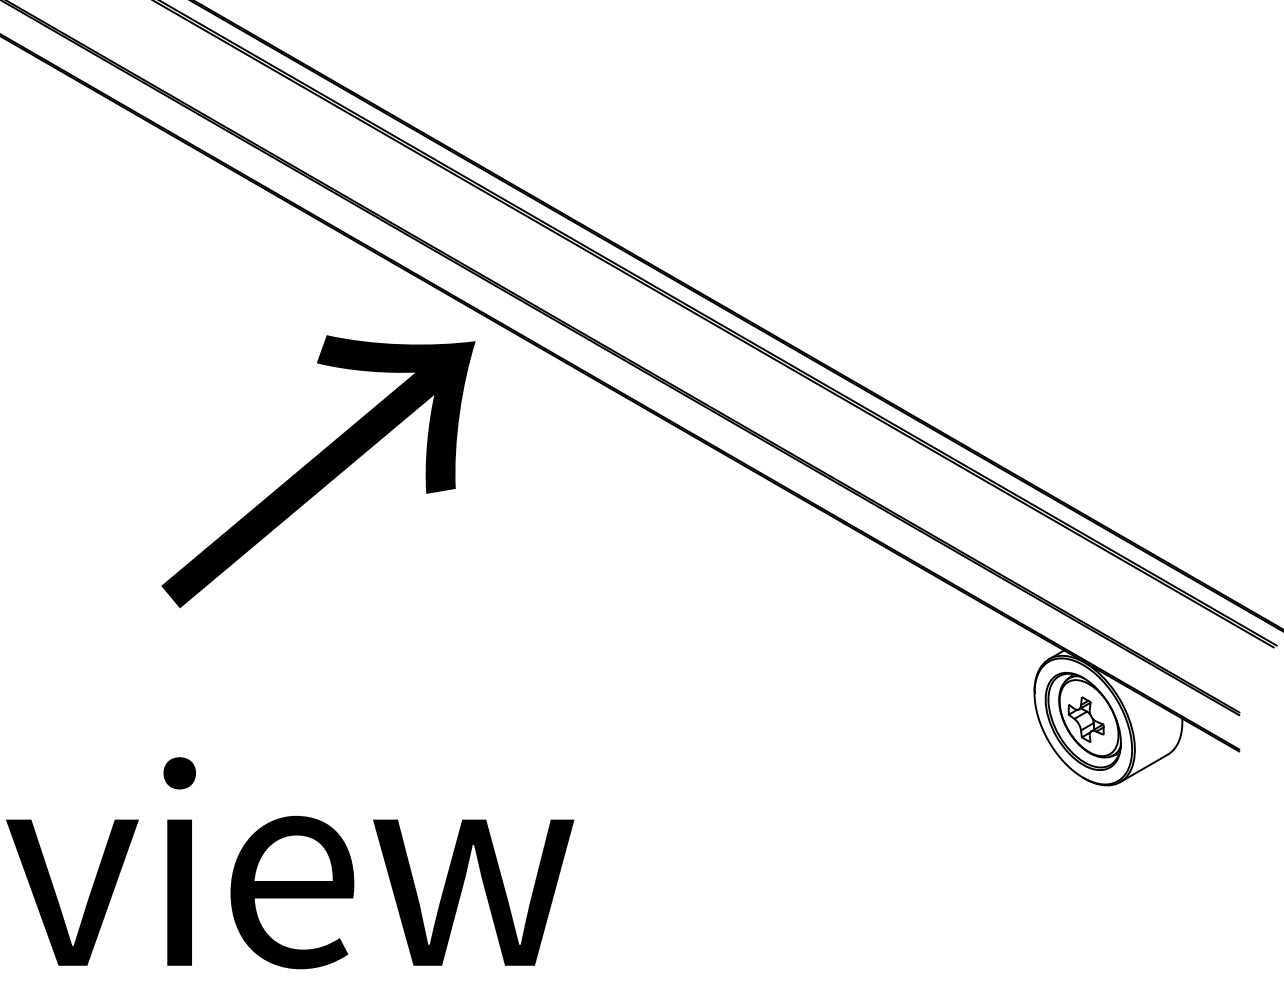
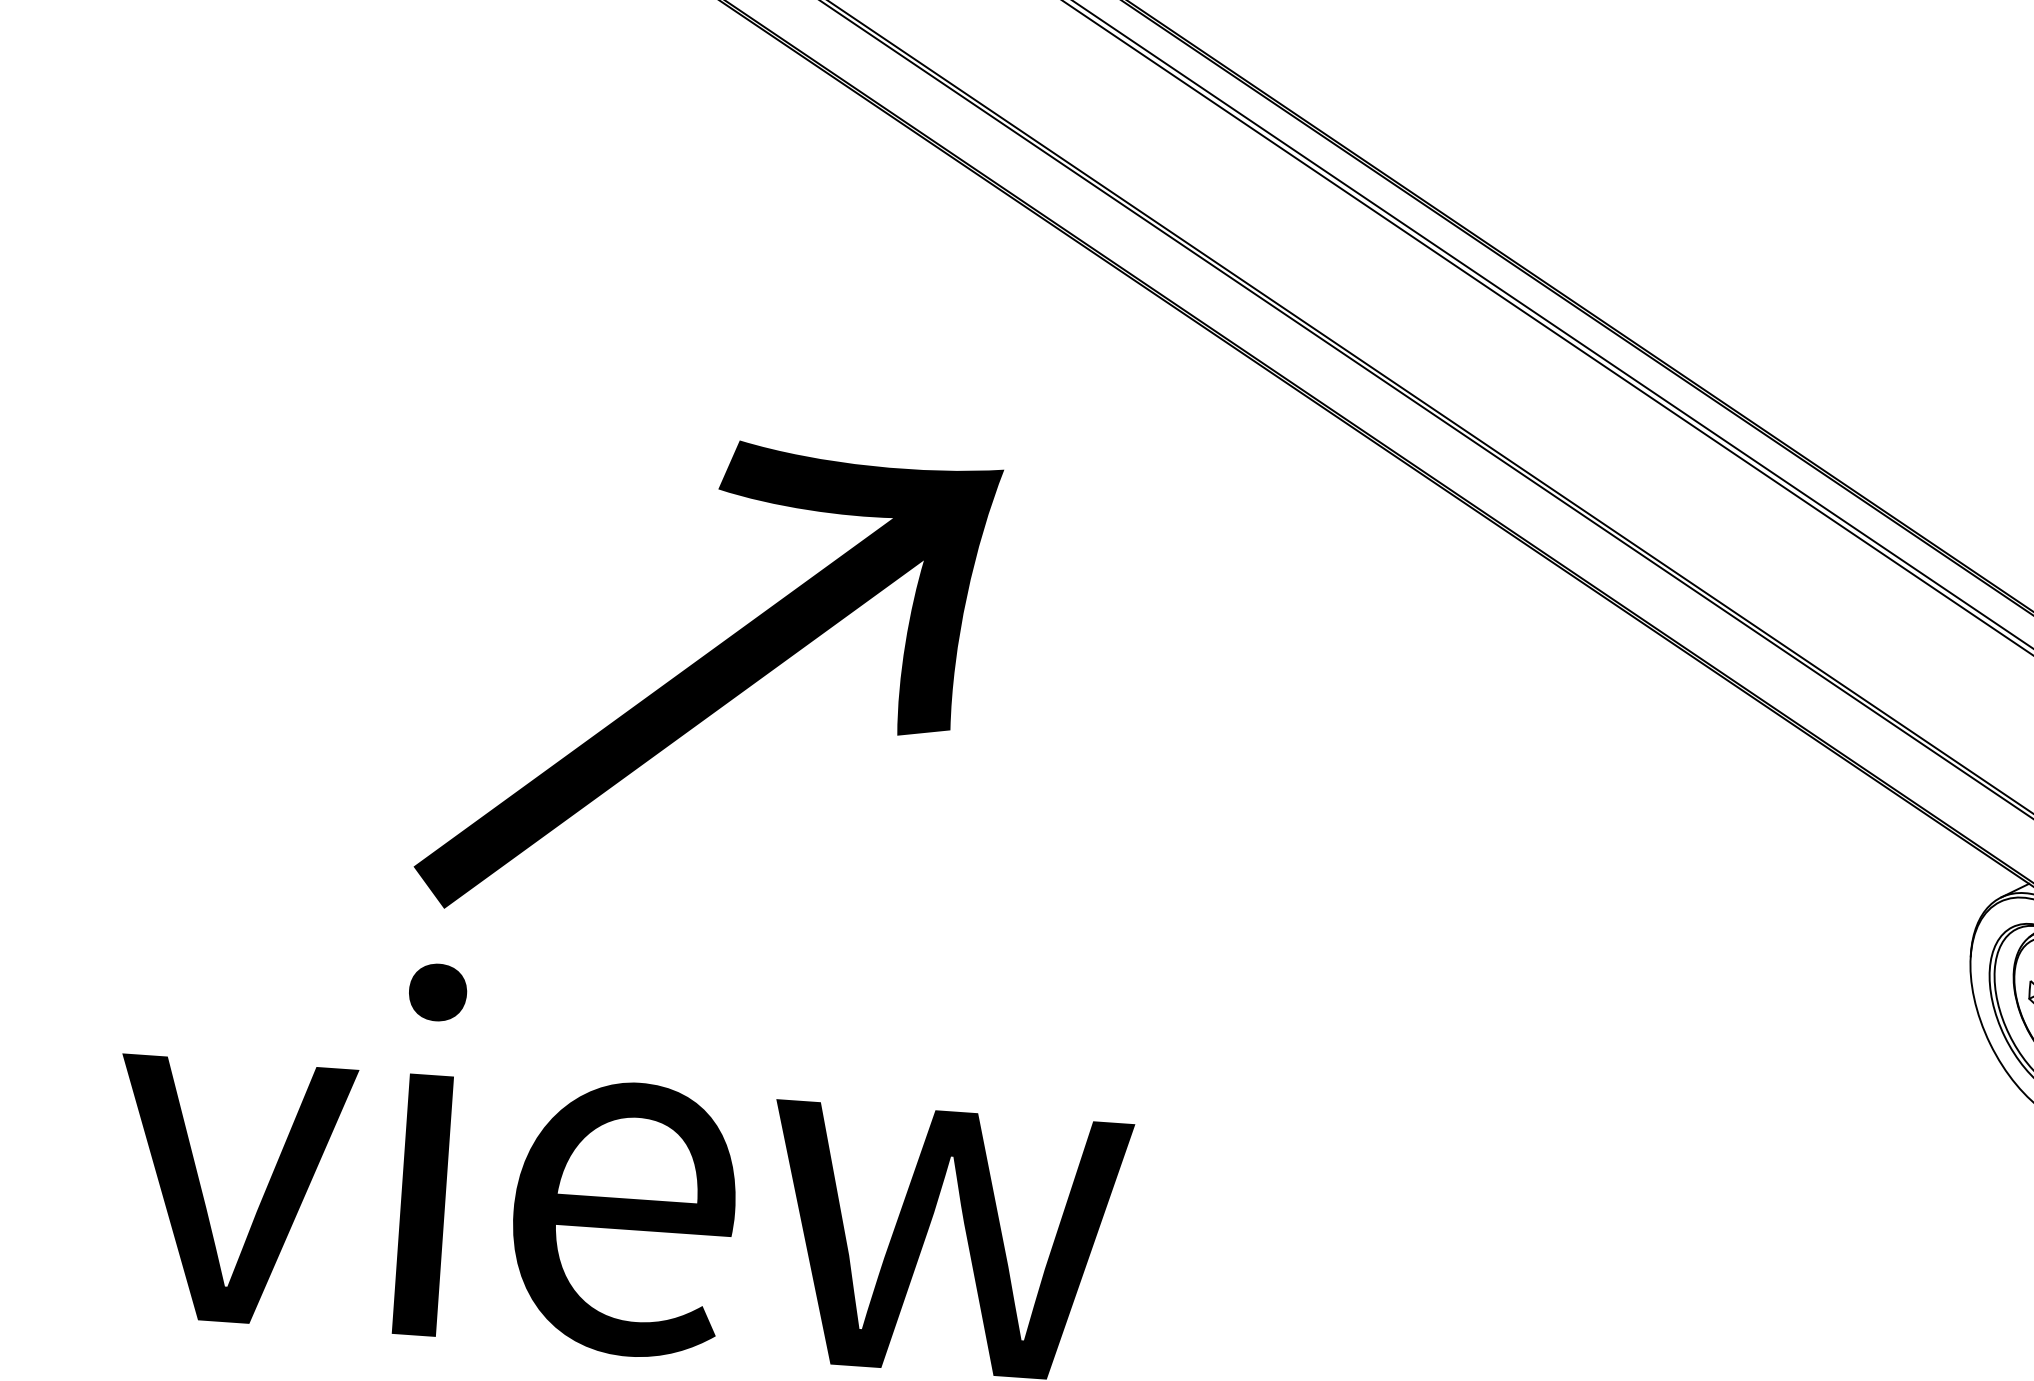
text: (318, 471) -> (708, 682), moved

